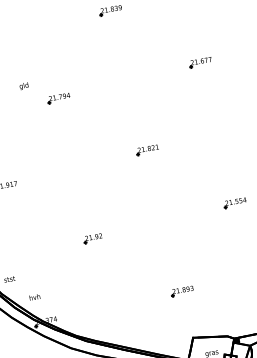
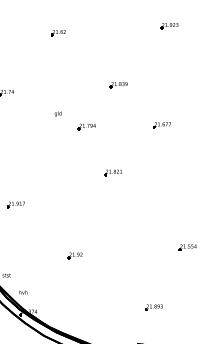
part: (199, 62) -> (161, 125), moved
text: (23, 85) -> (57, 113), moved
part: (58, 98) -> (86, 126), moved
part: (146, 150) -> (112, 172), moved
part: (181, 291) -> (153, 307), moved

